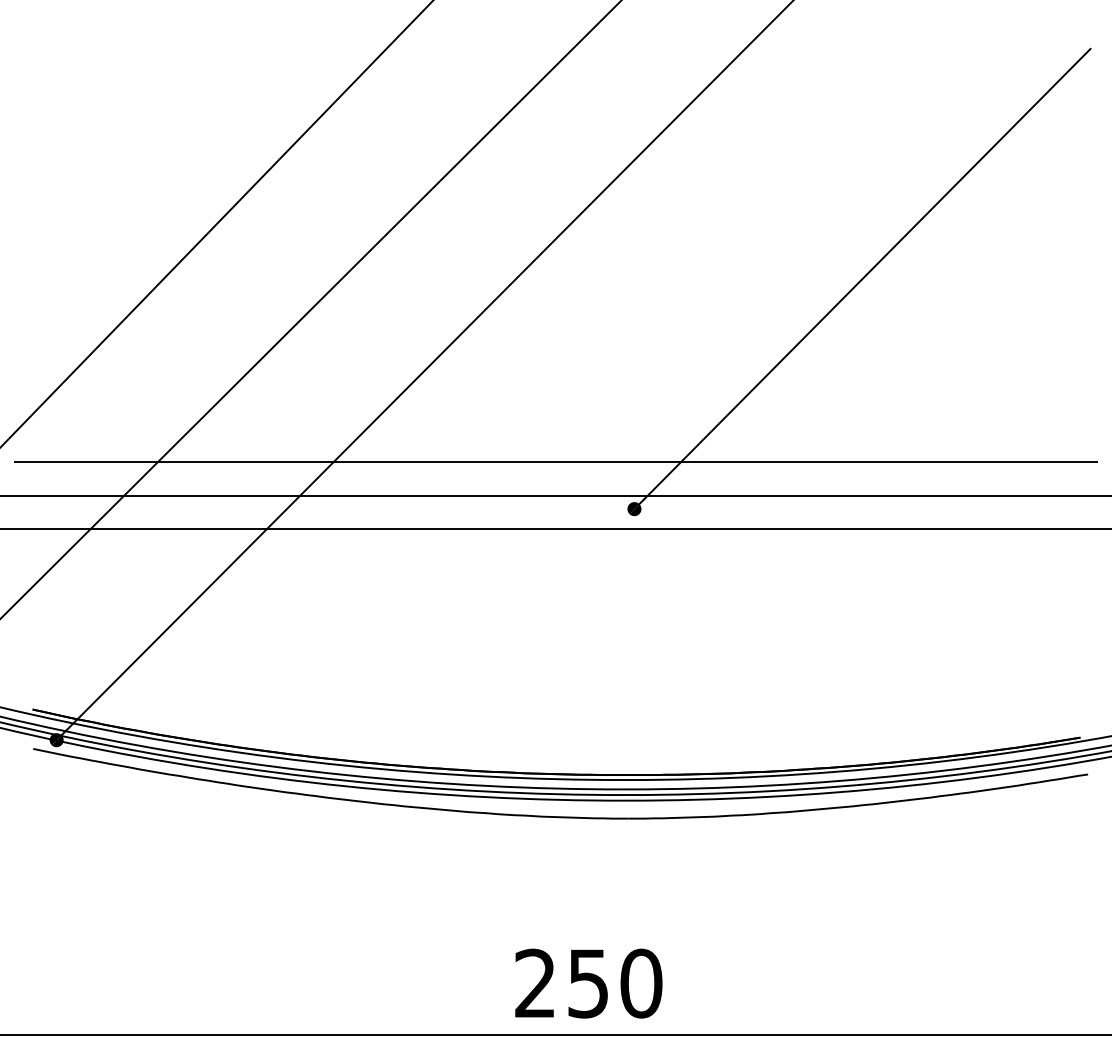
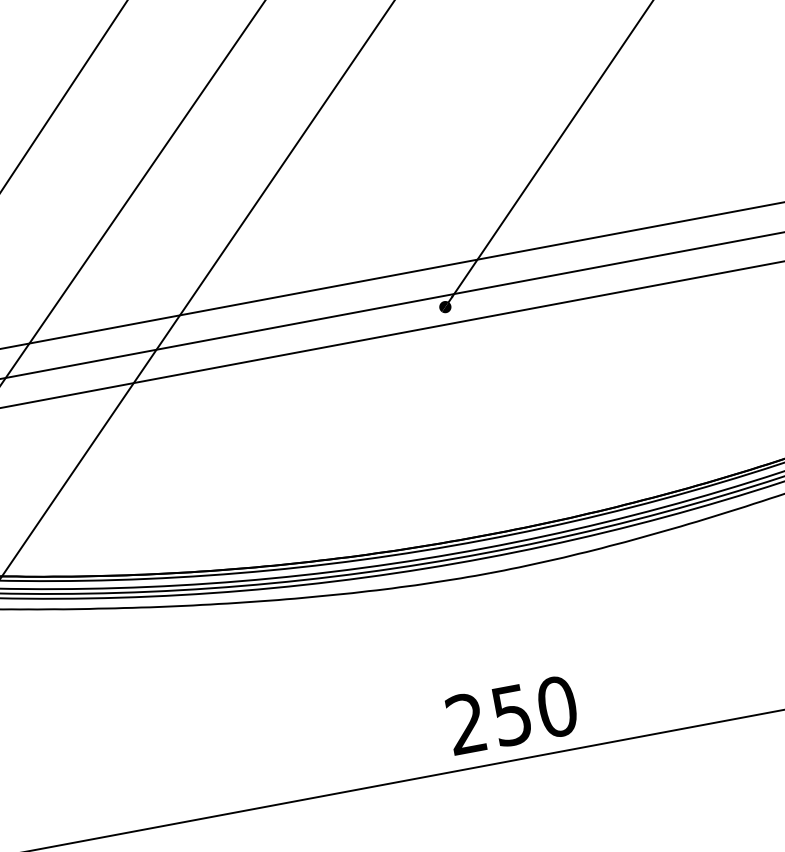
text: (588, 983) -> (512, 715), moved

